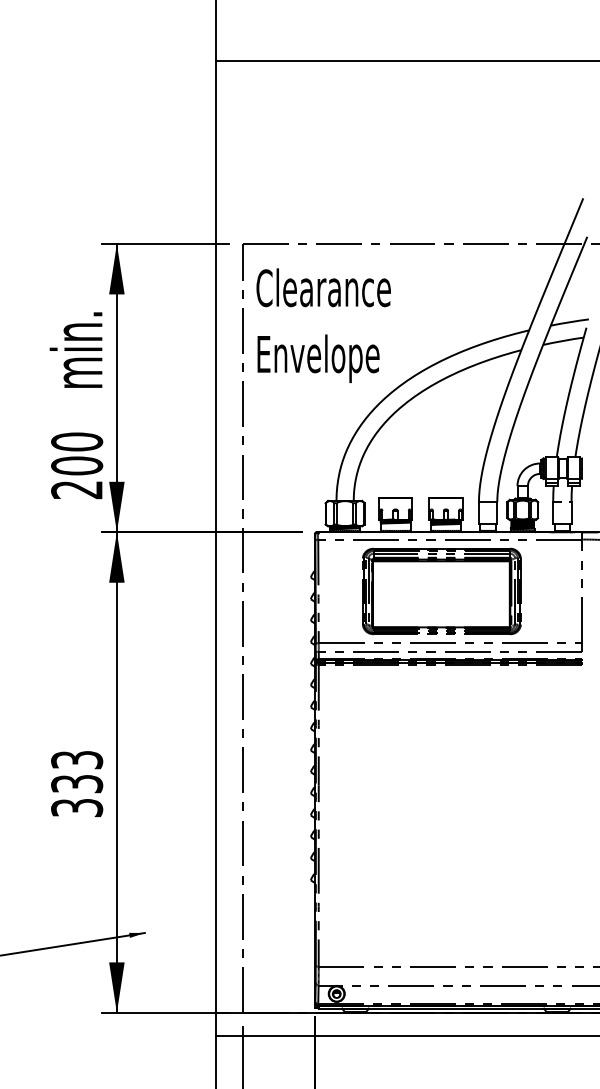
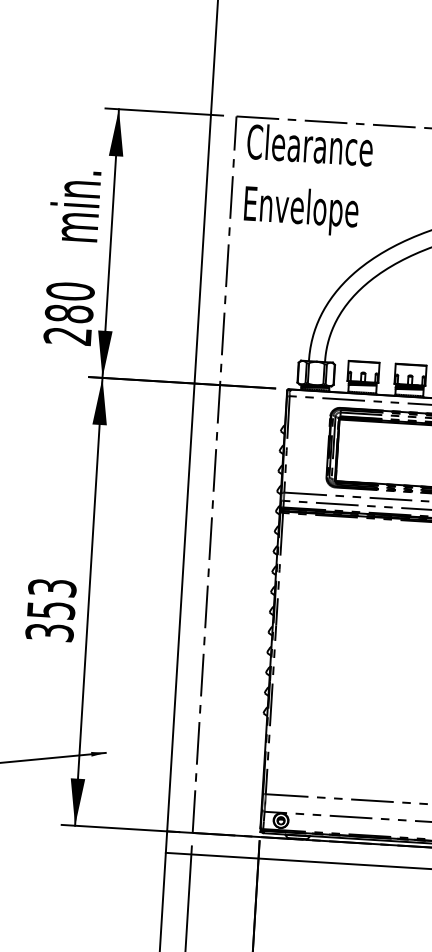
text: (323, 325) -> (307, 180), moved
text: (76, 465) -> (68, 313), 200 -> 280
text: (76, 783) -> (50, 609), 333 -> 353

